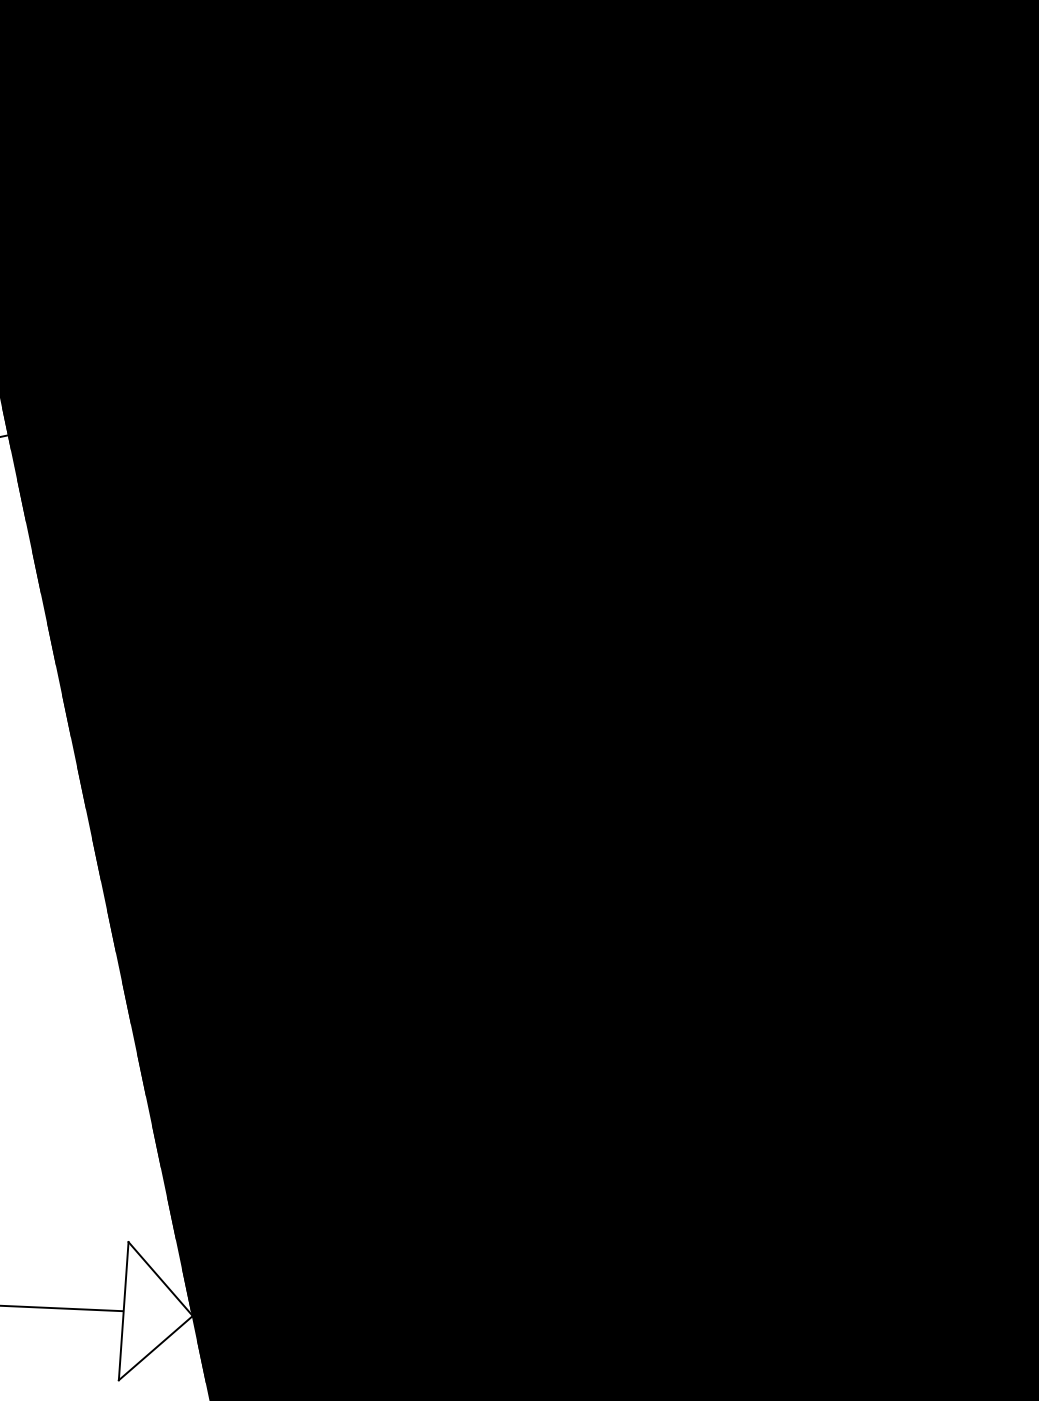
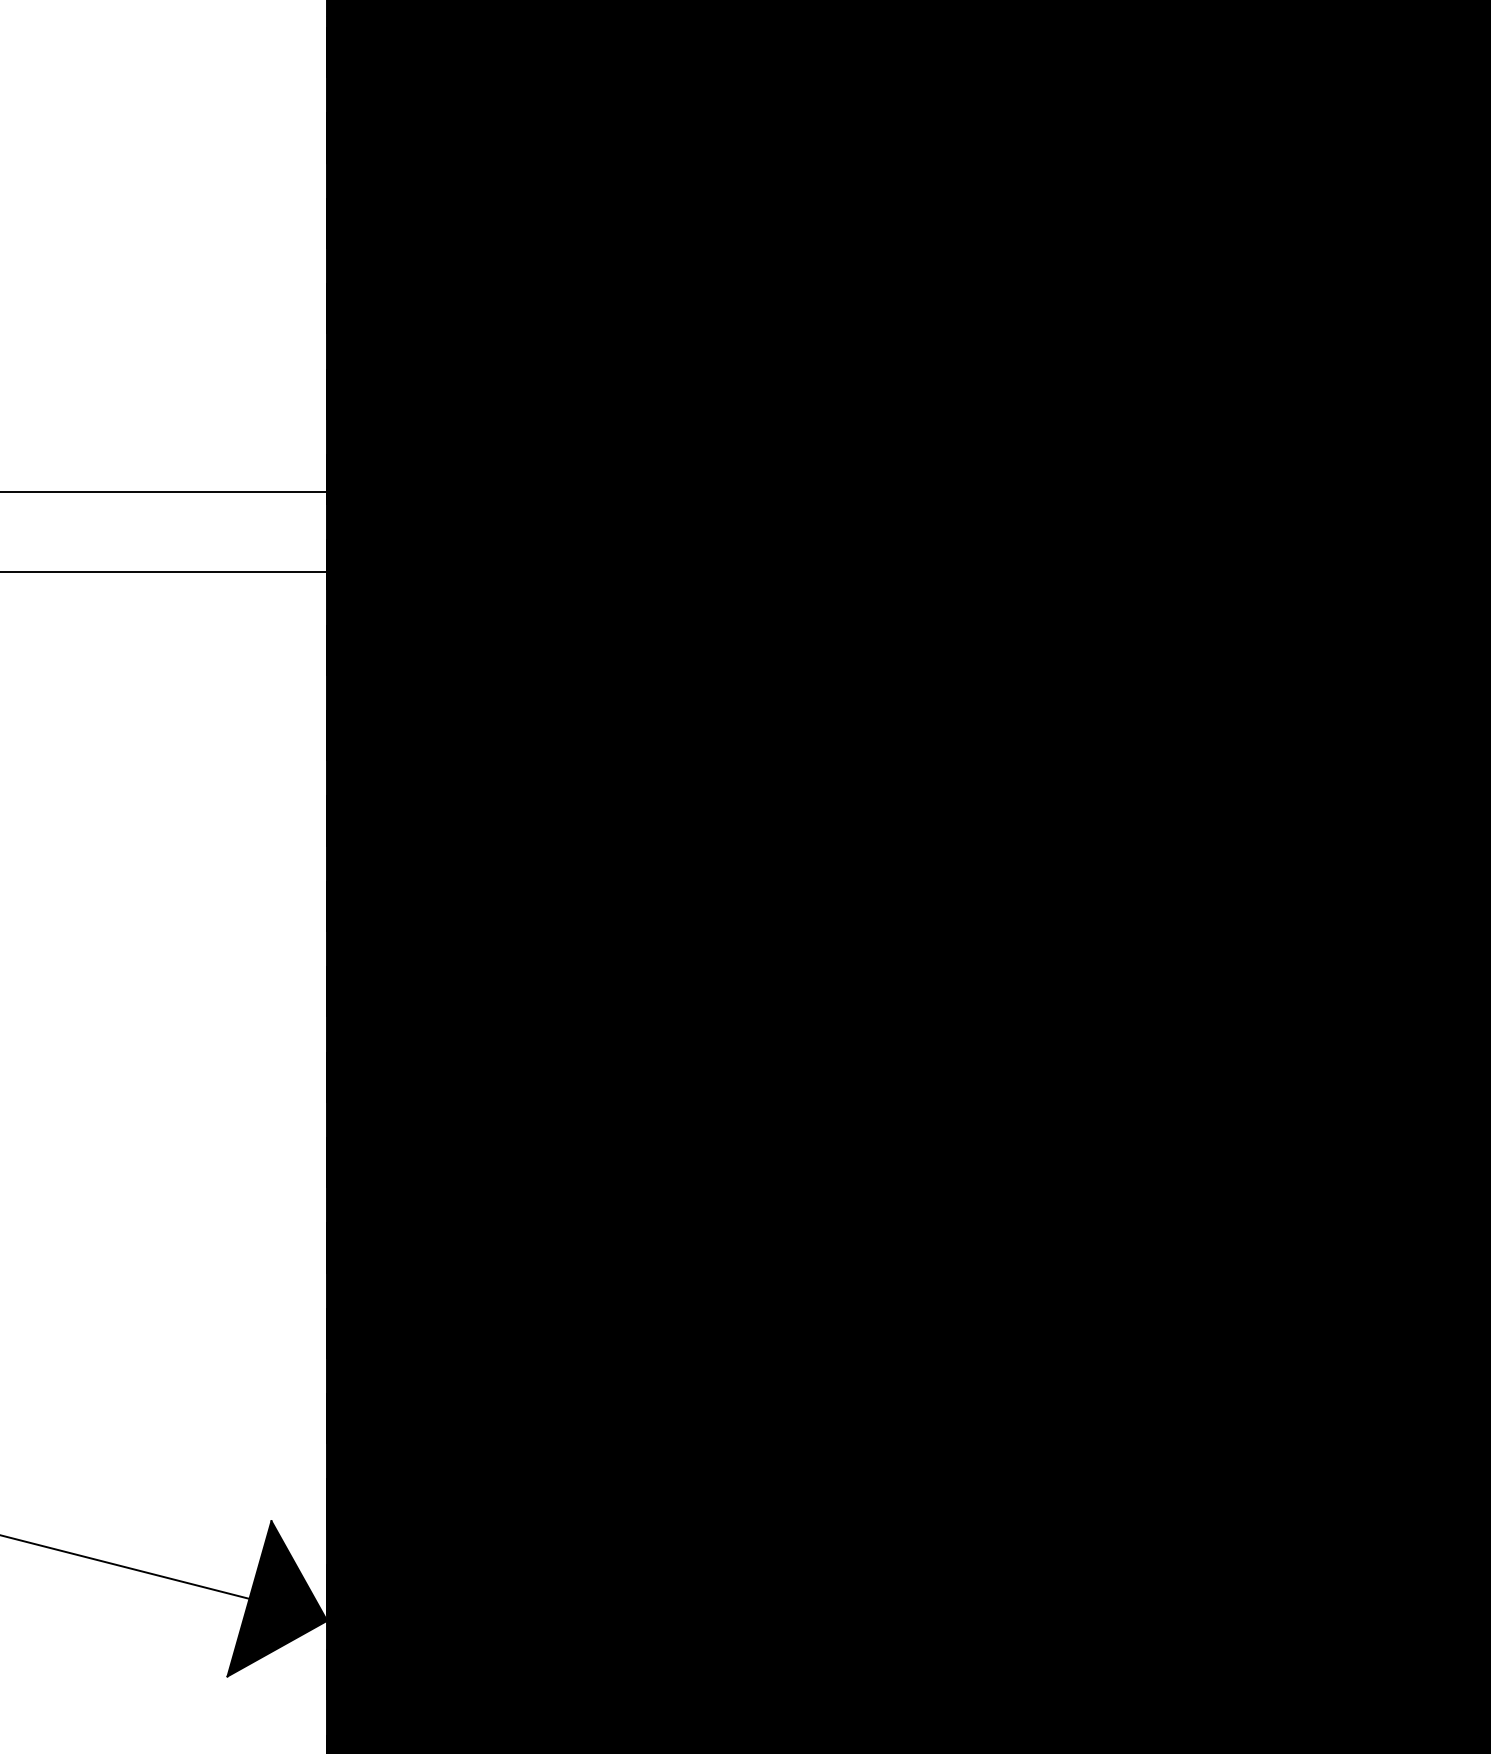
fill: (147, 1305) -> (277, 1598), added

